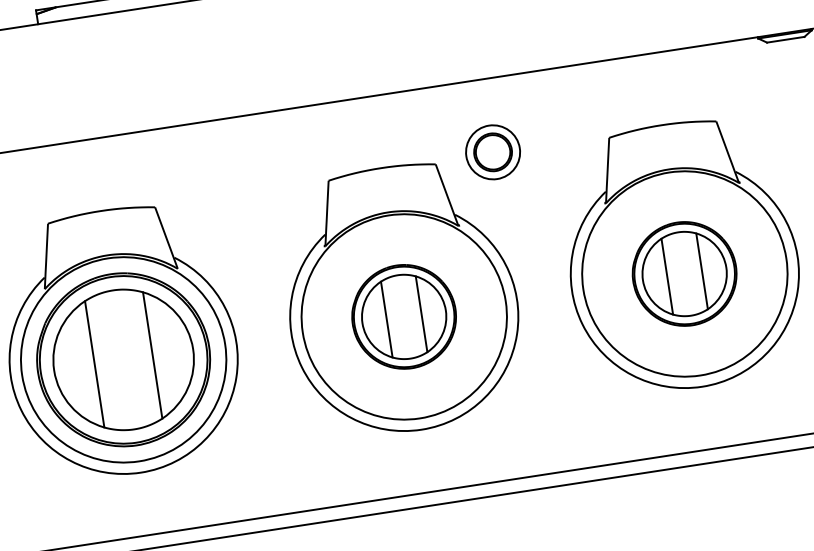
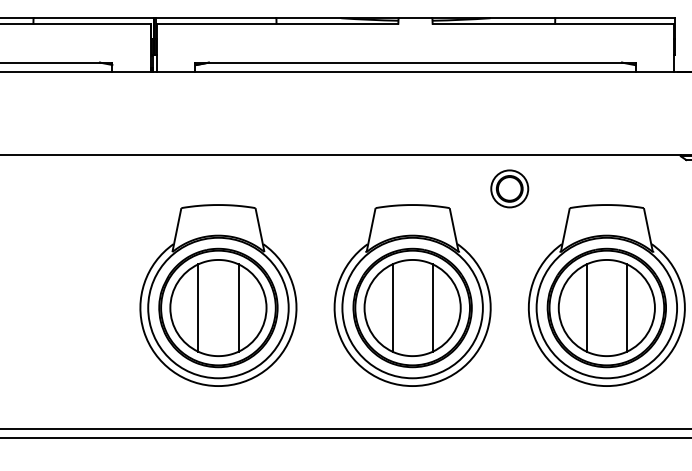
part: (492, 151) -> (509, 188), moved
part: (684, 273) -> (606, 307), size x1.67
part: (403, 316) -> (412, 307), size x1.67

